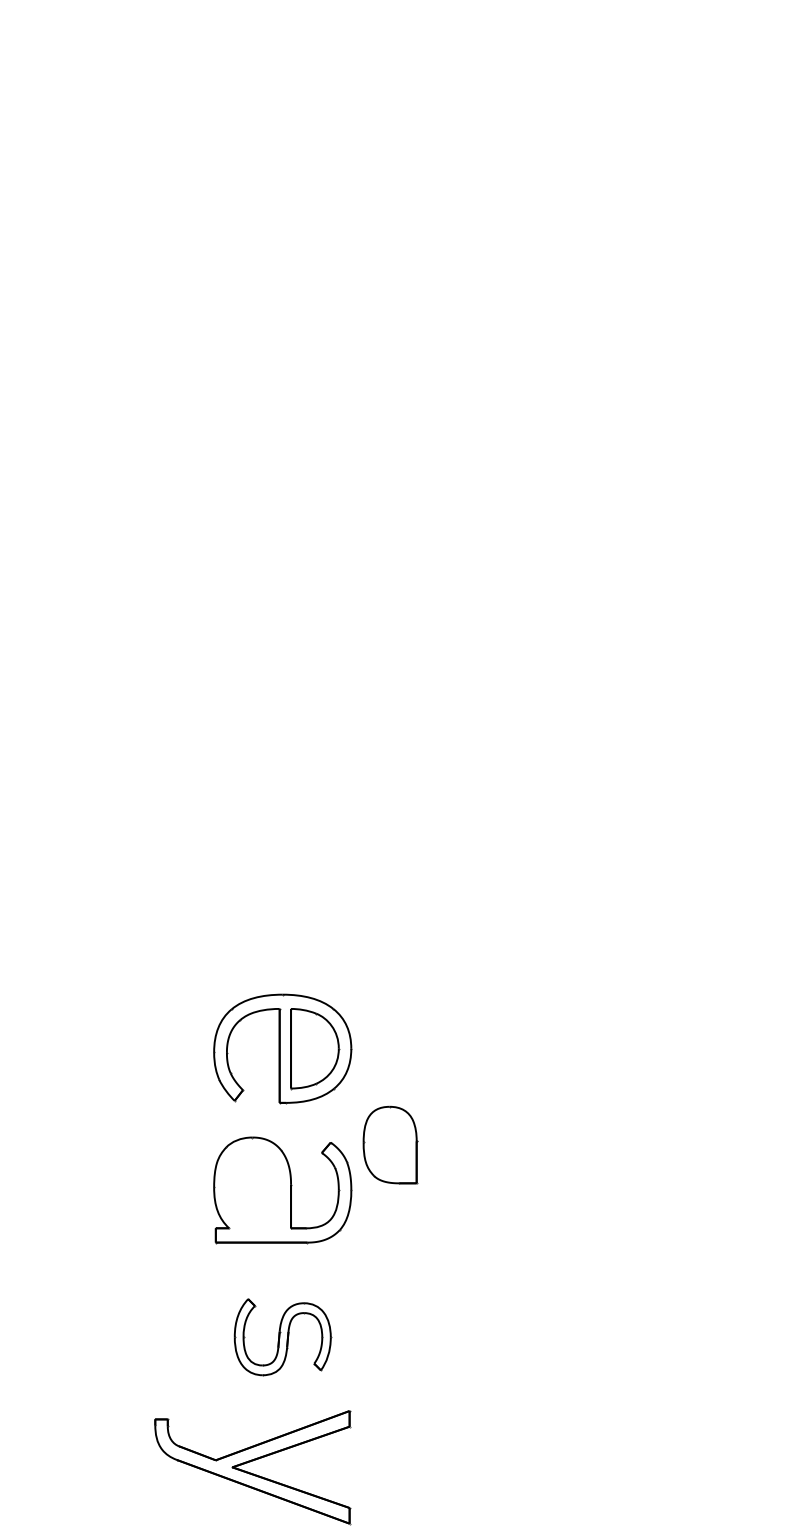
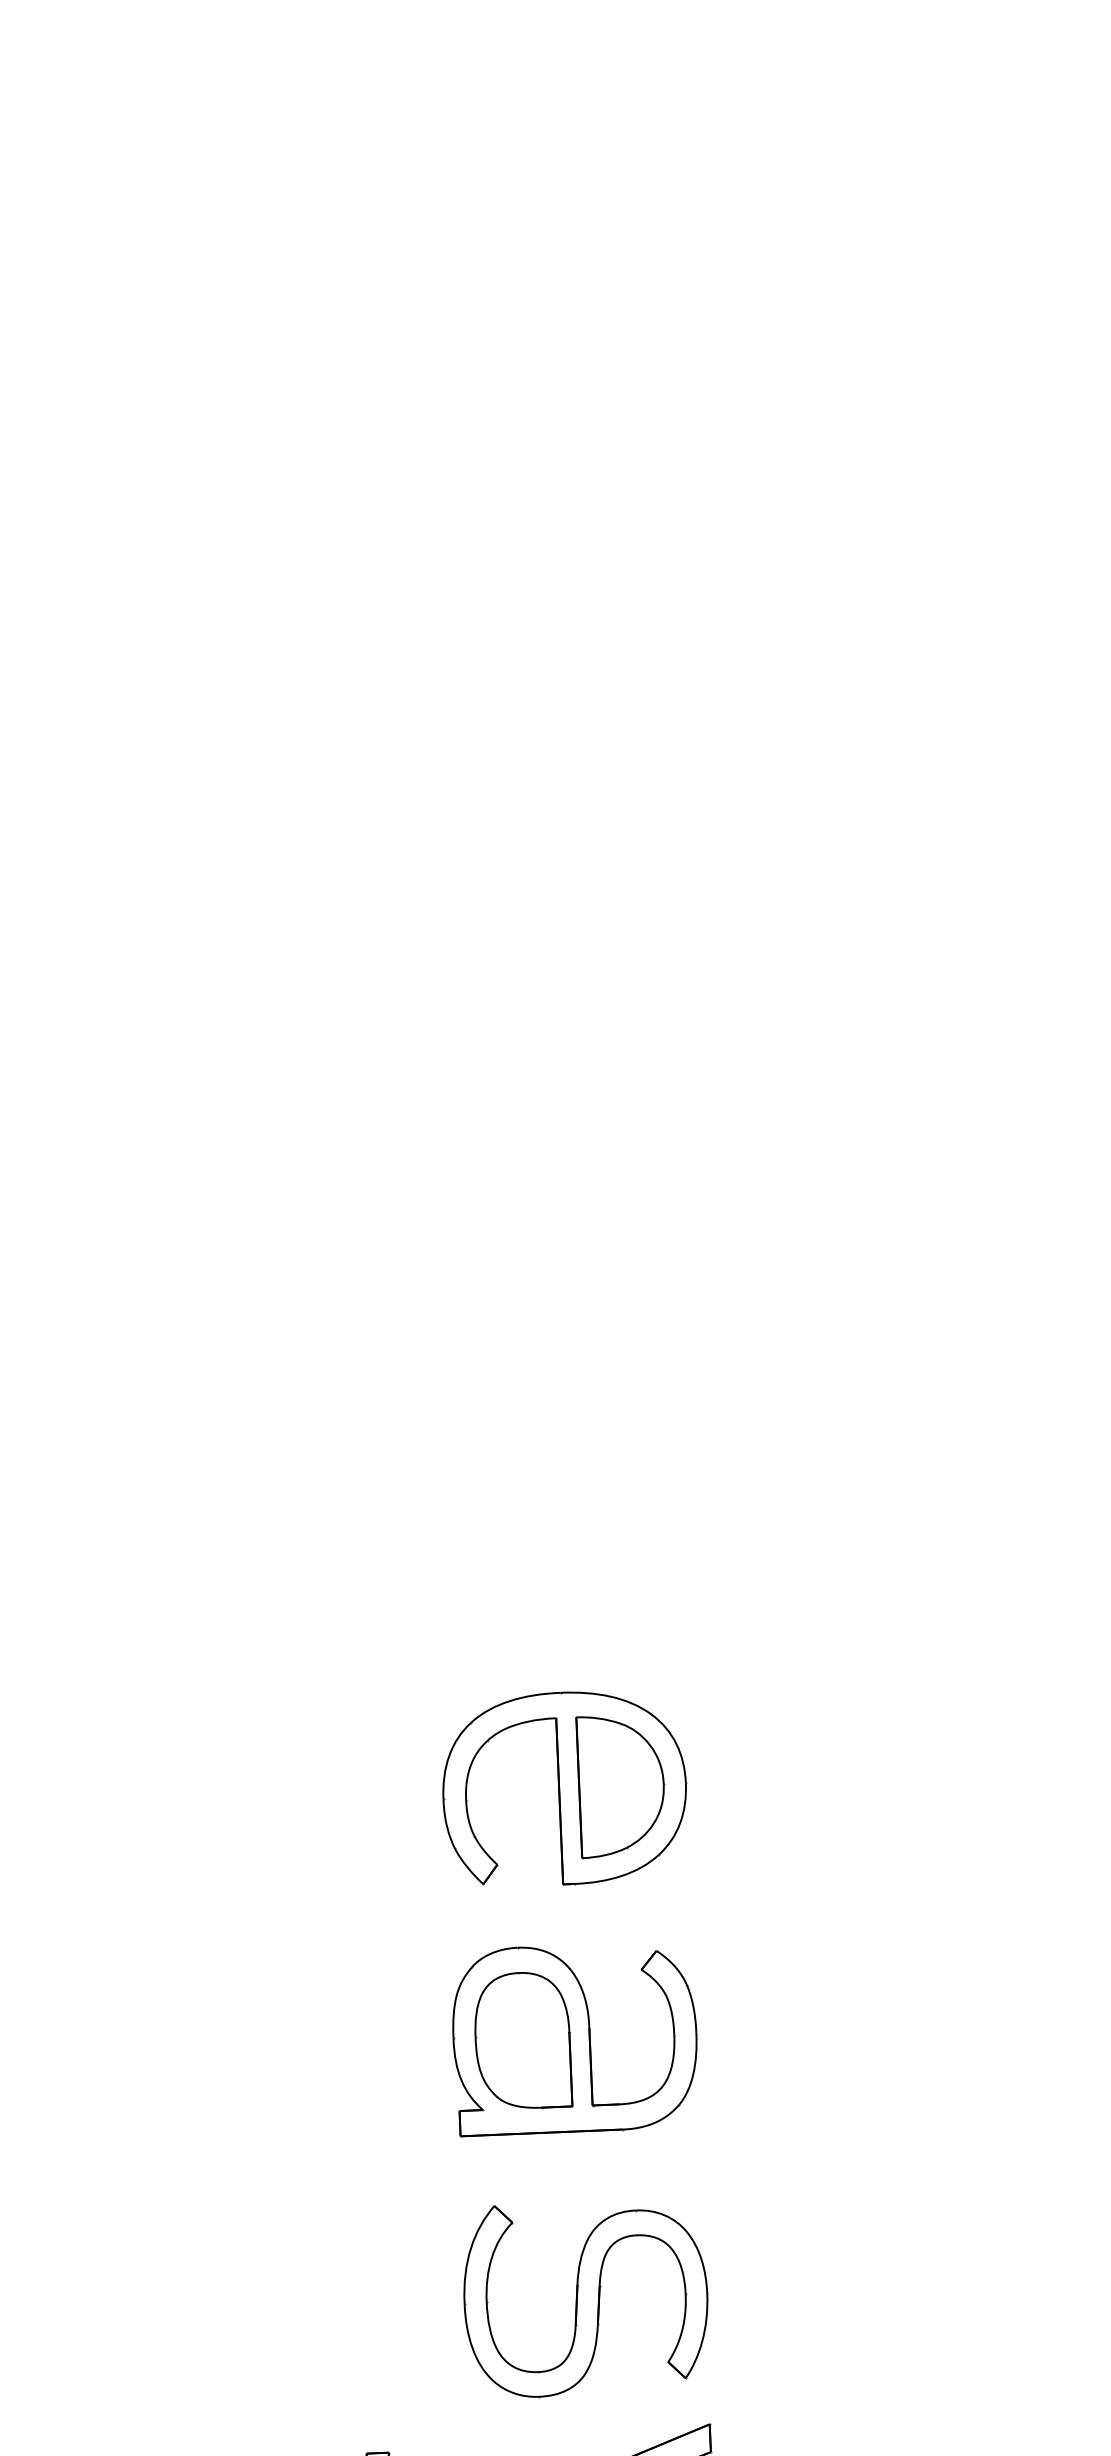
part: (390, 1144) -> (523, 2039), moved
part: (282, 1337) -> (585, 2299), size x1.43

